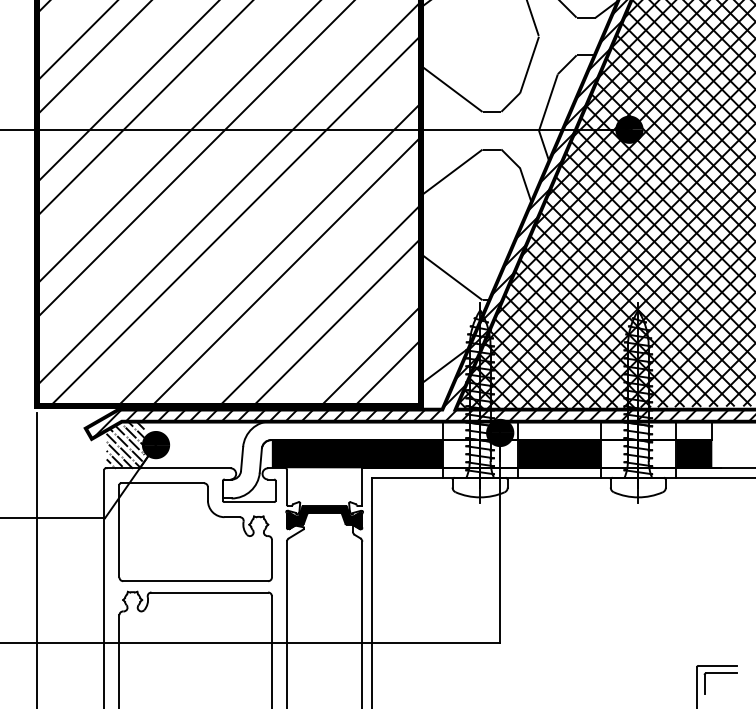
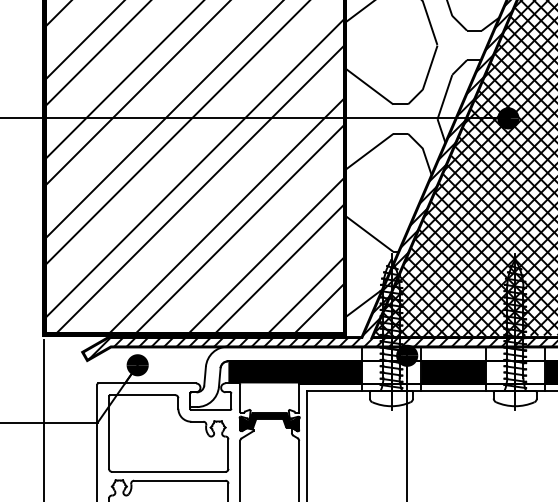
hatch: (125, 444) -> (113, 364), removed

